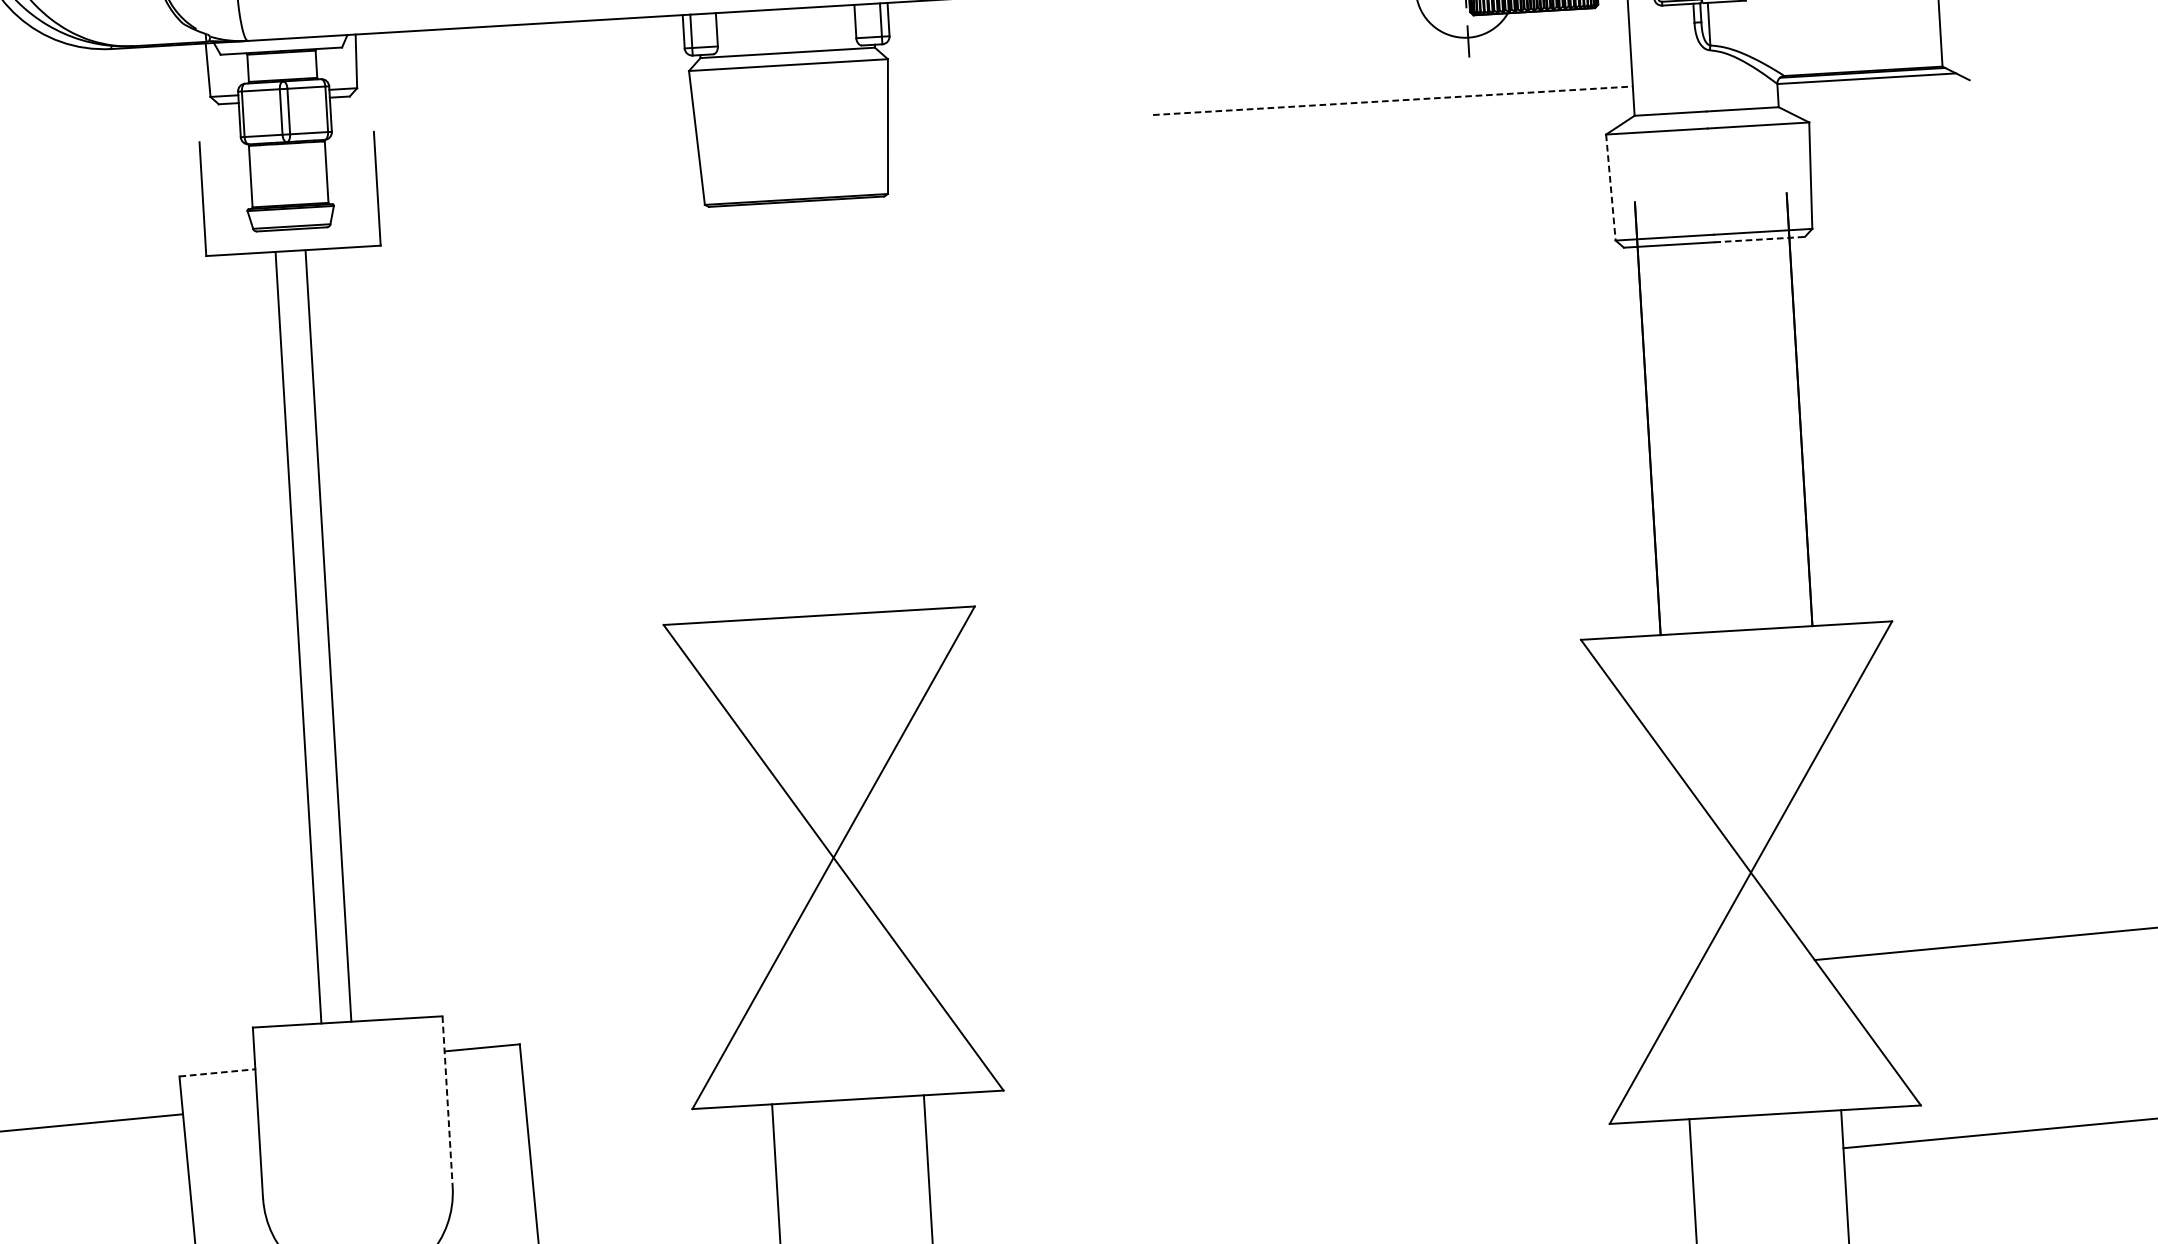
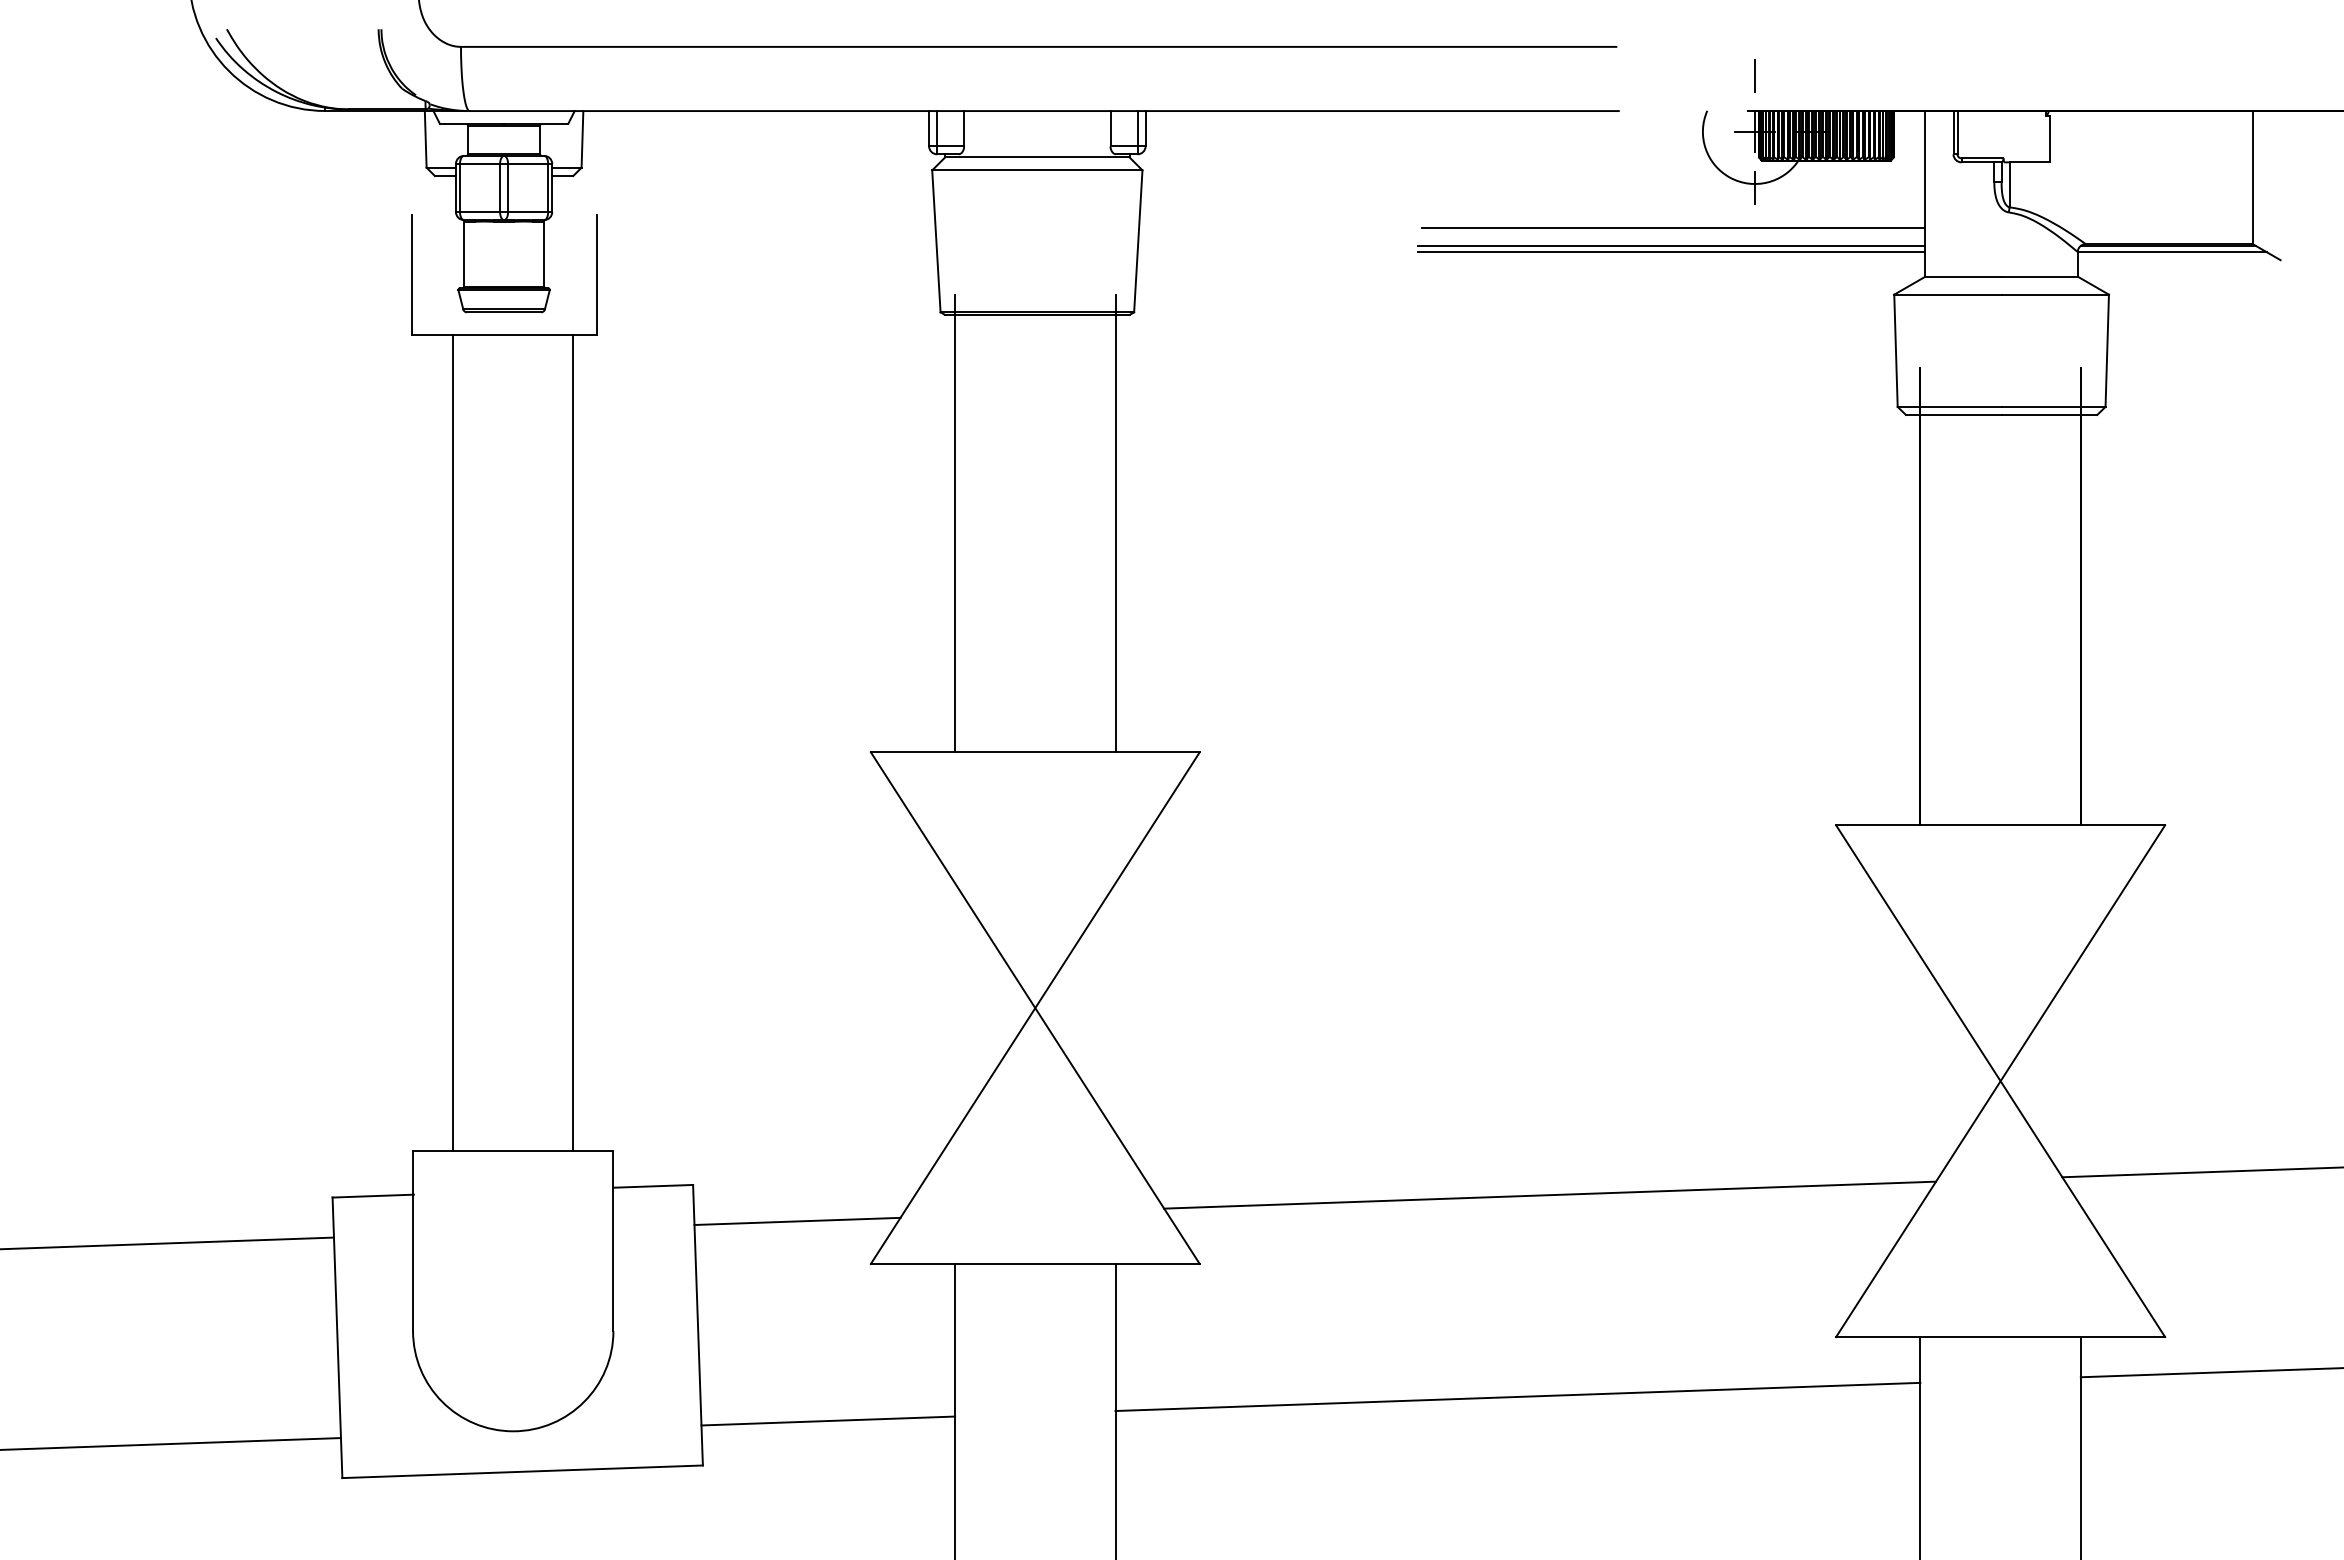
line: (1393, 84) -> (1673, 228), added
line: (1392, 100) -> (1671, 245), dashed -> solid
line: (1393, 107) -> (1671, 252), added
line: (1610, 188) -> (1895, 351), dashed -> solid
line: (1759, 239) -> (2049, 414), dashed -> solid
line: (882, 394) -> (1115, 523), added
line: (730, 403) -> (955, 523), added
line: (328, 635) -> (453, 742), moved
line: (298, 637) -> (573, 742), moved
line: (1331, 1005) -> (1550, 1194), added
line: (620, 1072) -> (797, 1220), added
line: (218, 1073) -> (373, 1196), dashed -> solid
line: (447, 1102) -> (613, 1241), dashed -> solid
line: (1311, 1198) -> (1517, 1396), added

